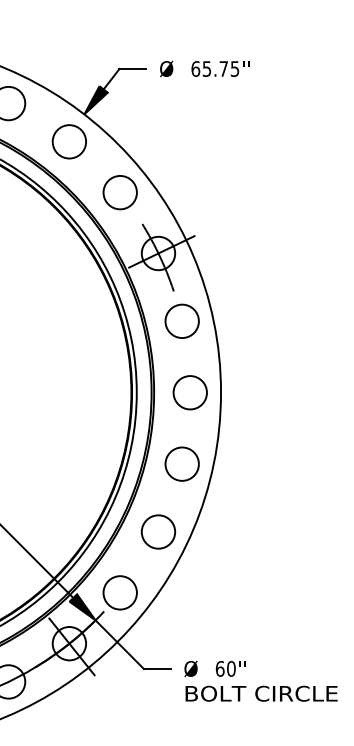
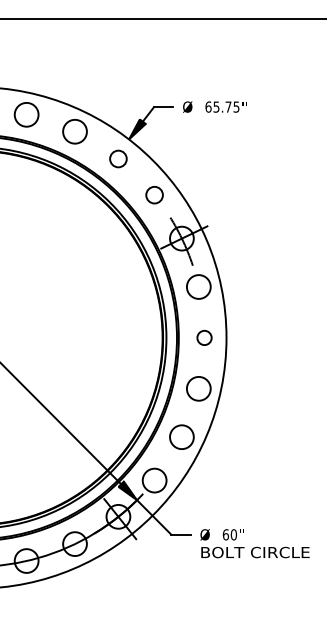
circle: (69, 141) -> (118, 158), size x0.7
circle: (120, 191) -> (154, 194), size x0.7
circle: (190, 392) -> (204, 337), size x0.6

